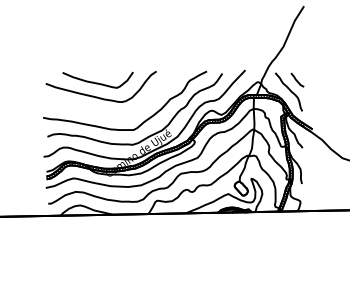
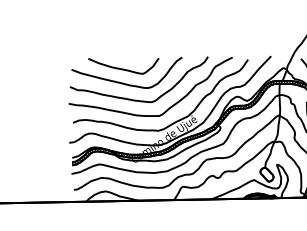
curve: (111, 113) -> (137, 99), added

